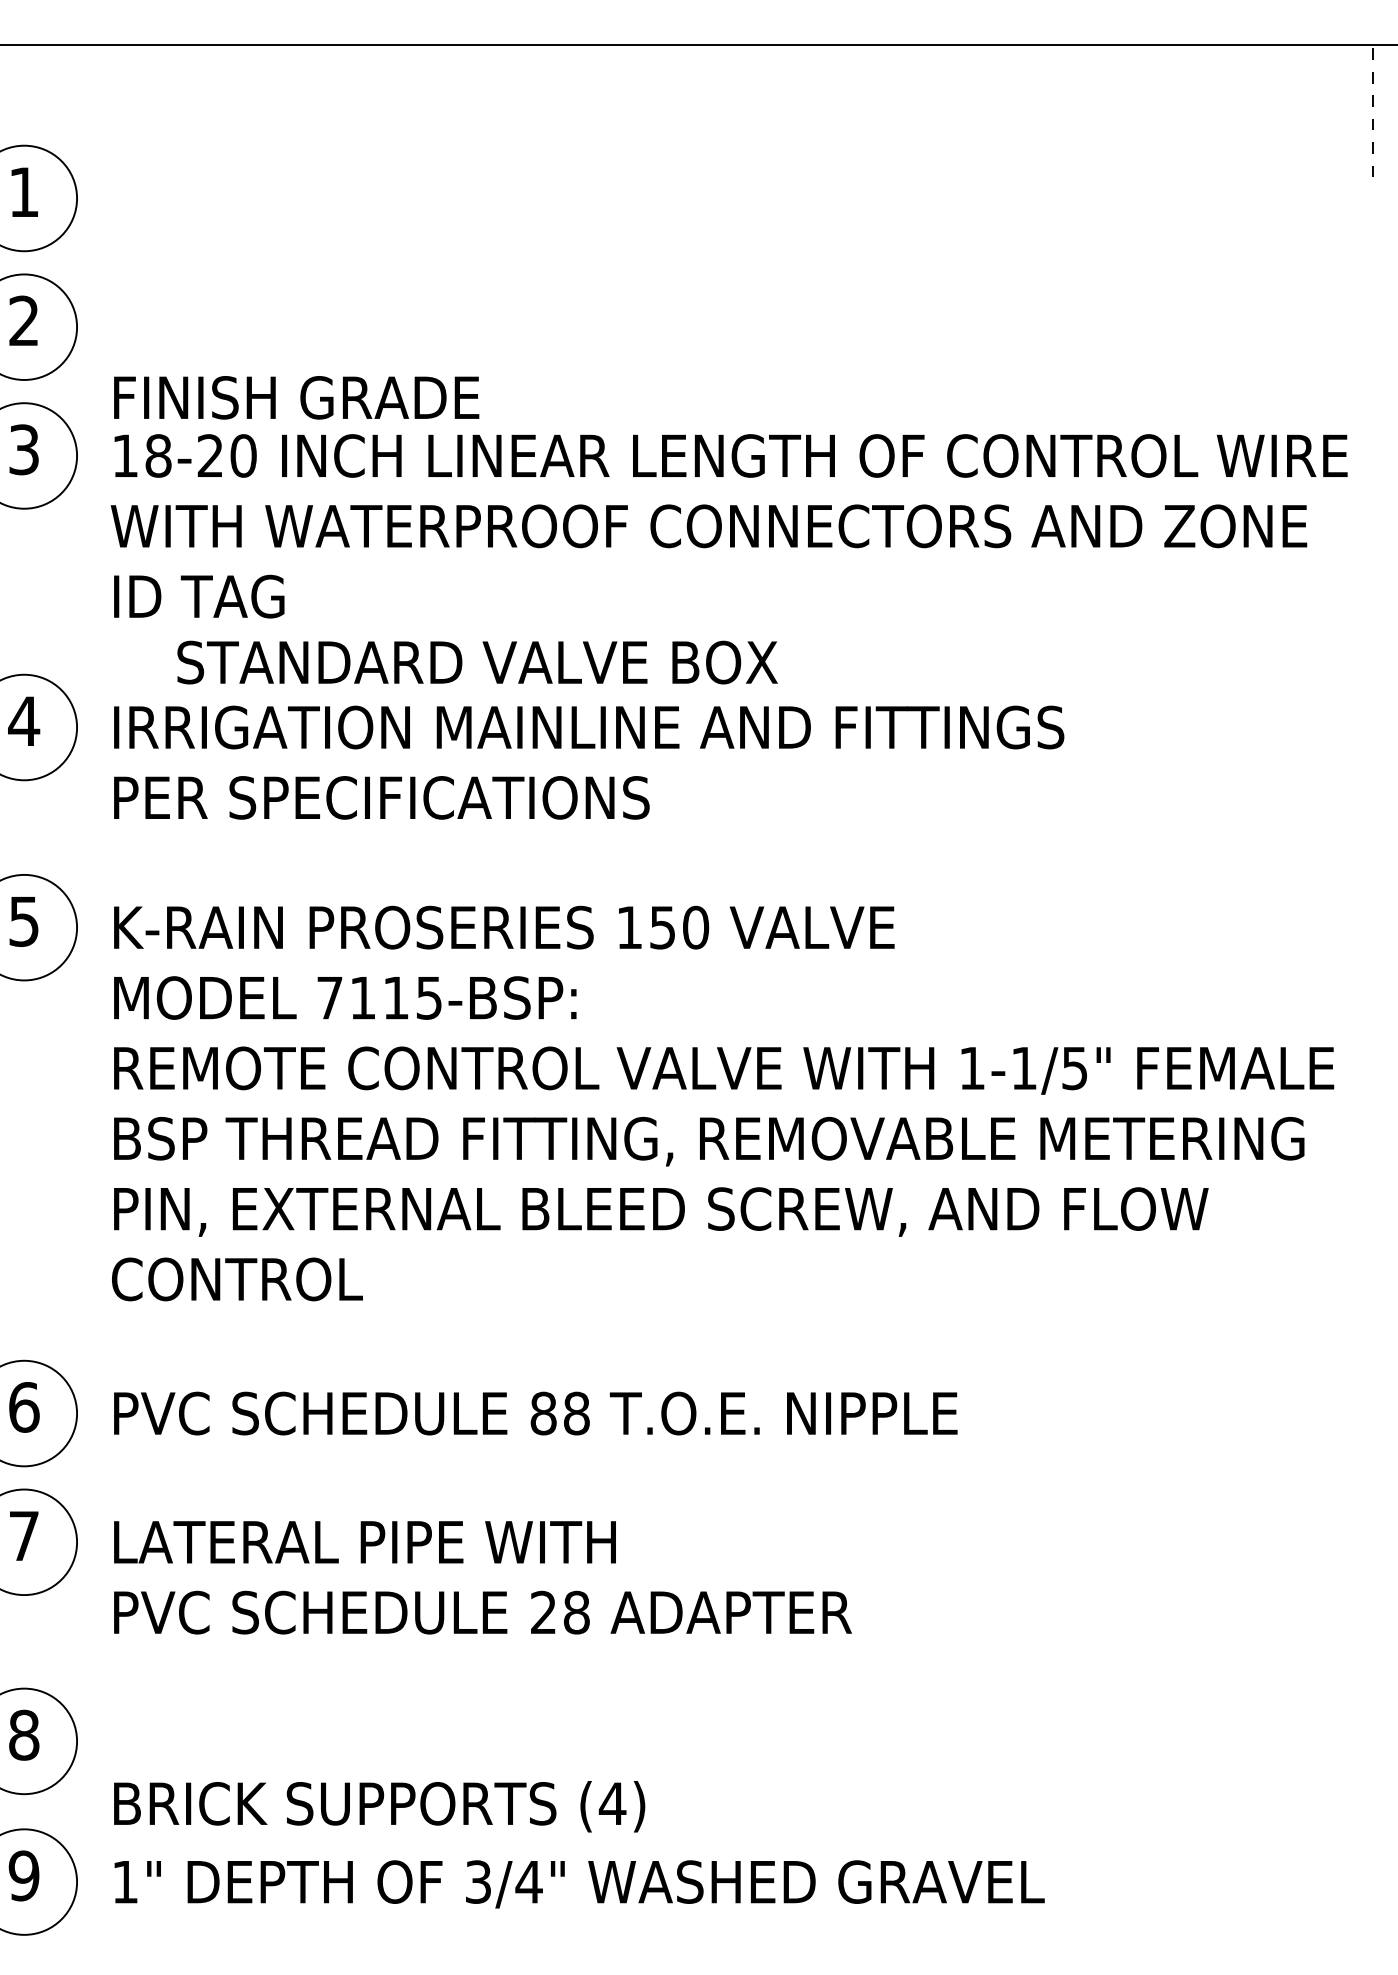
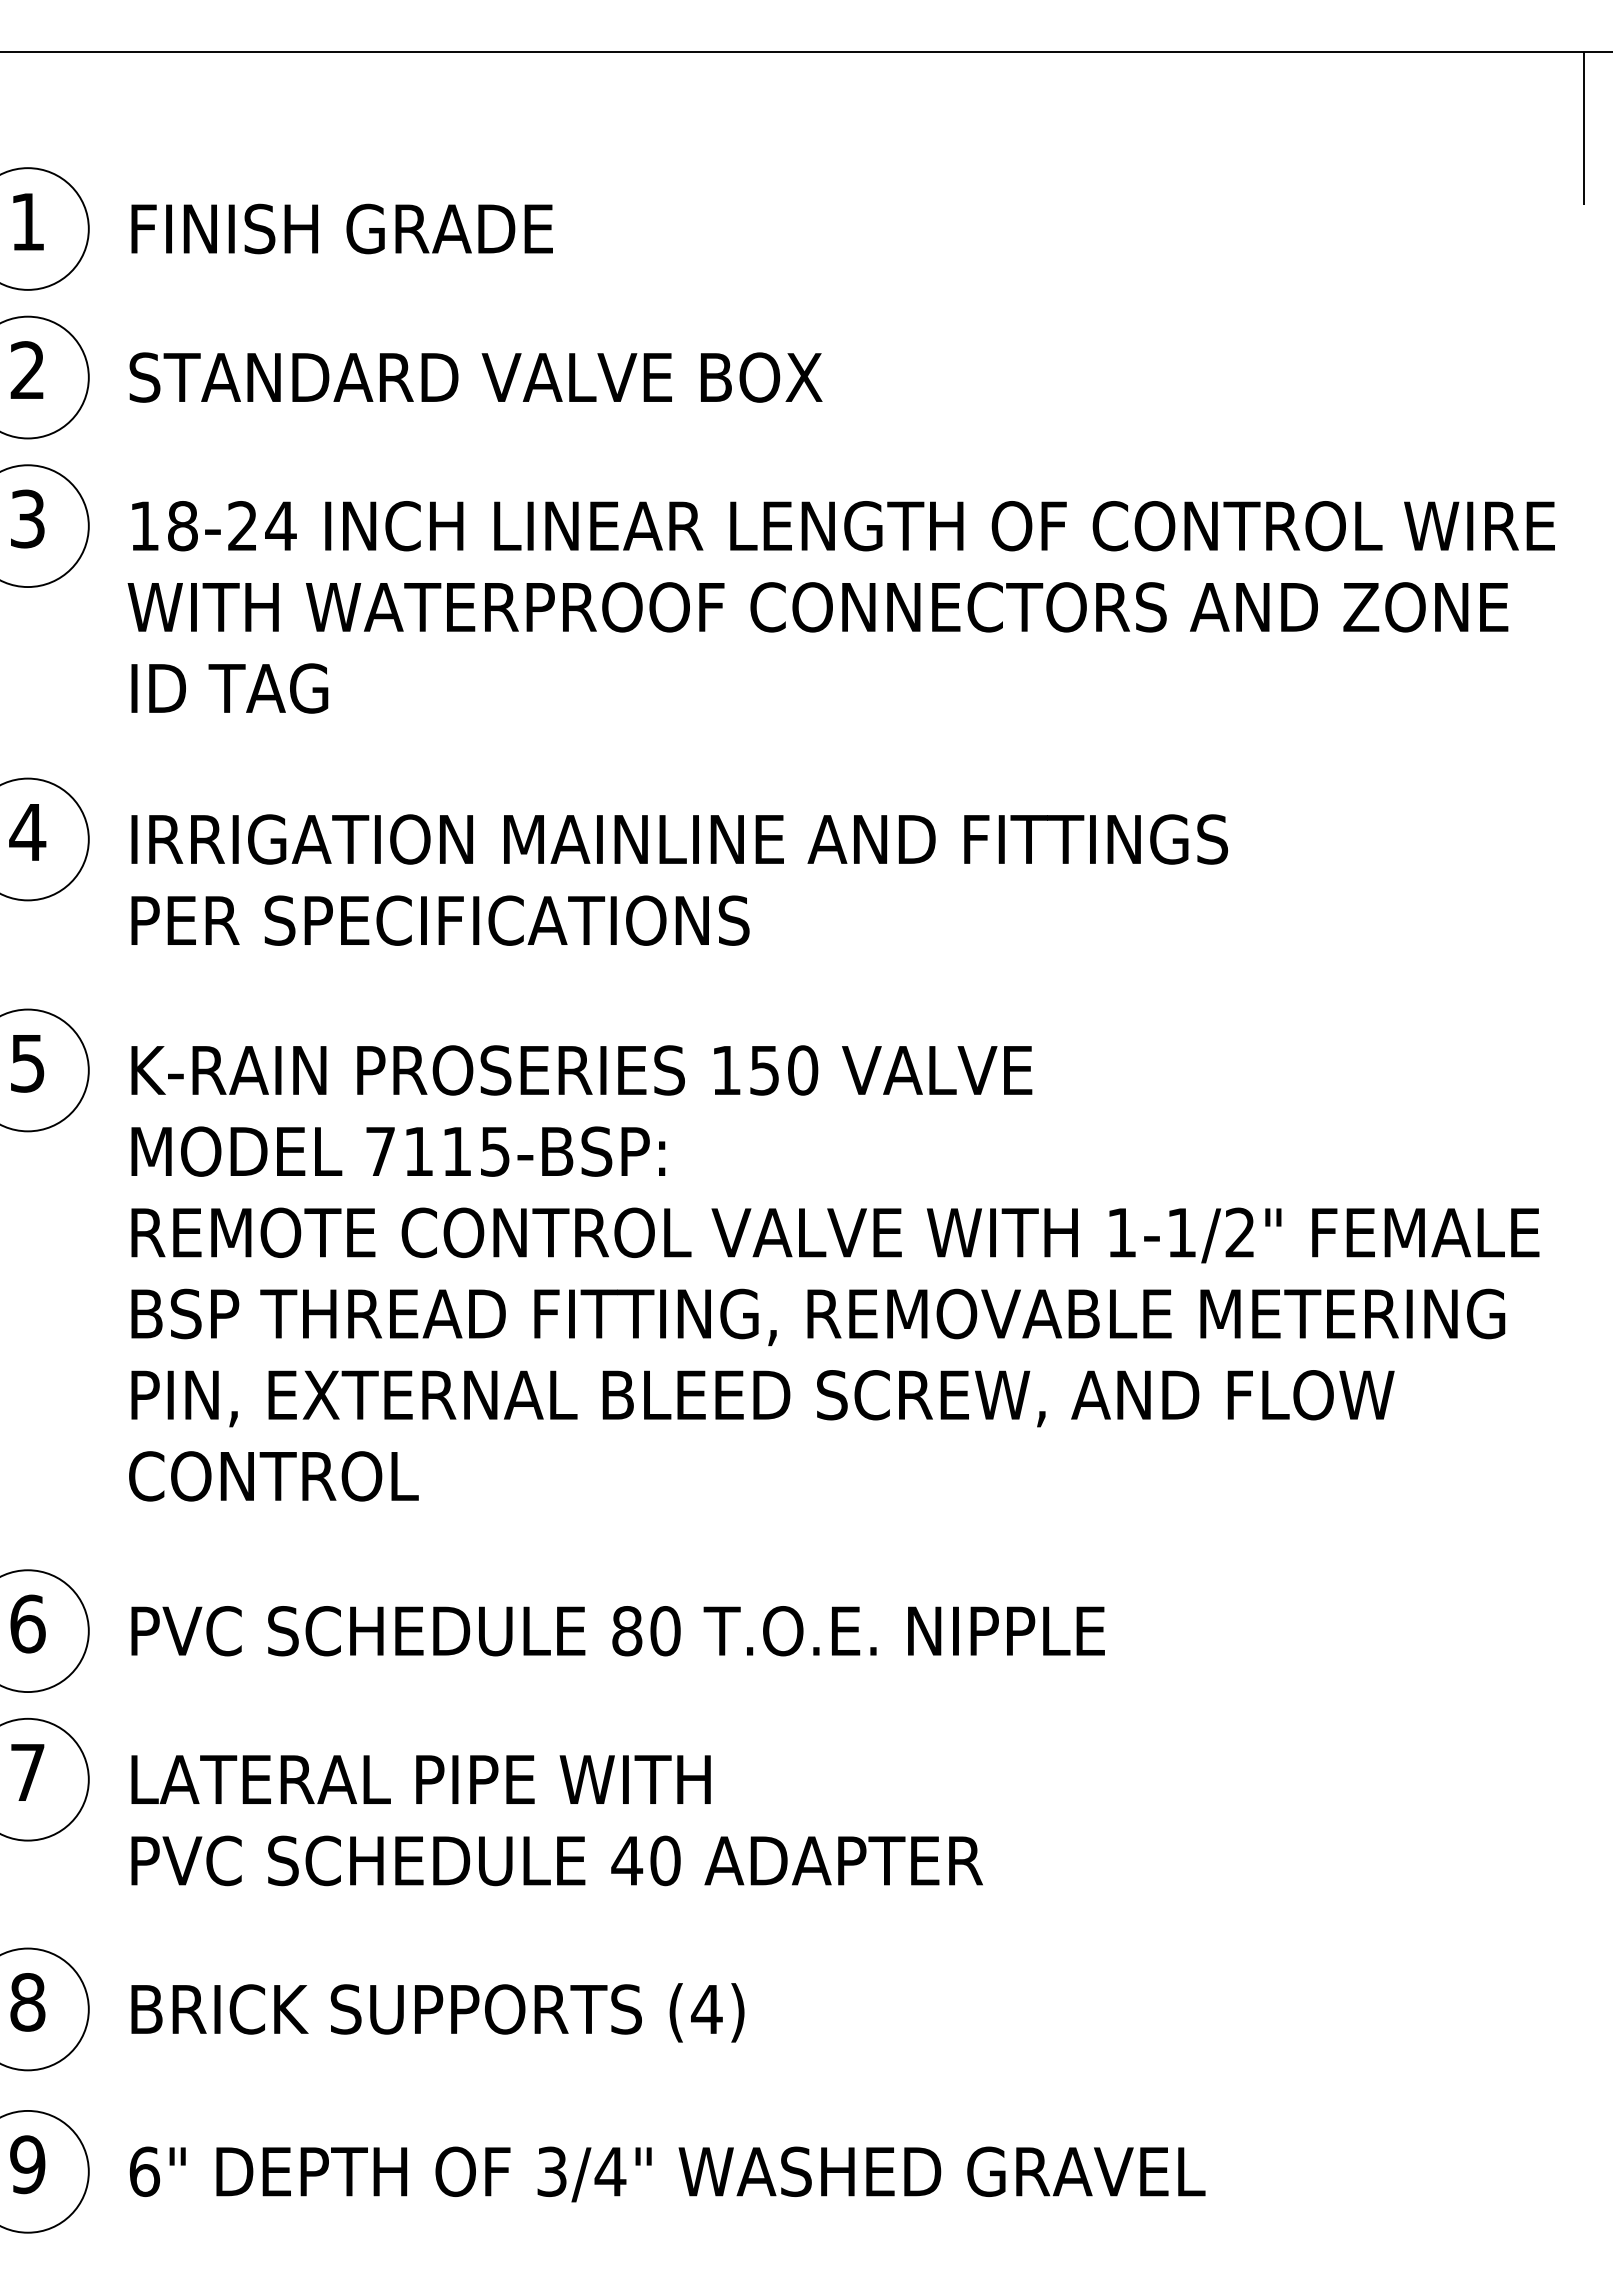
line: (1372, 111) -> (1583, 128), dashed -> solid
text: (296, 397) -> (341, 228), moved
text: (243, 456) -> (280, 526), 18-20 -> 18-24
text: (477, 662) -> (475, 377), moved
text: (1074, 1068) -> (1239, 1232), 1-1/5" -> 1-1/2"
text: (576, 1413) -> (665, 1631), 88 -> 80
text: (559, 1612) -> (645, 1860), 28 -> 40
text: (379, 1806) -> (437, 2012), moved
text: (125, 1881) -> (144, 2171), 1" -> 6"

